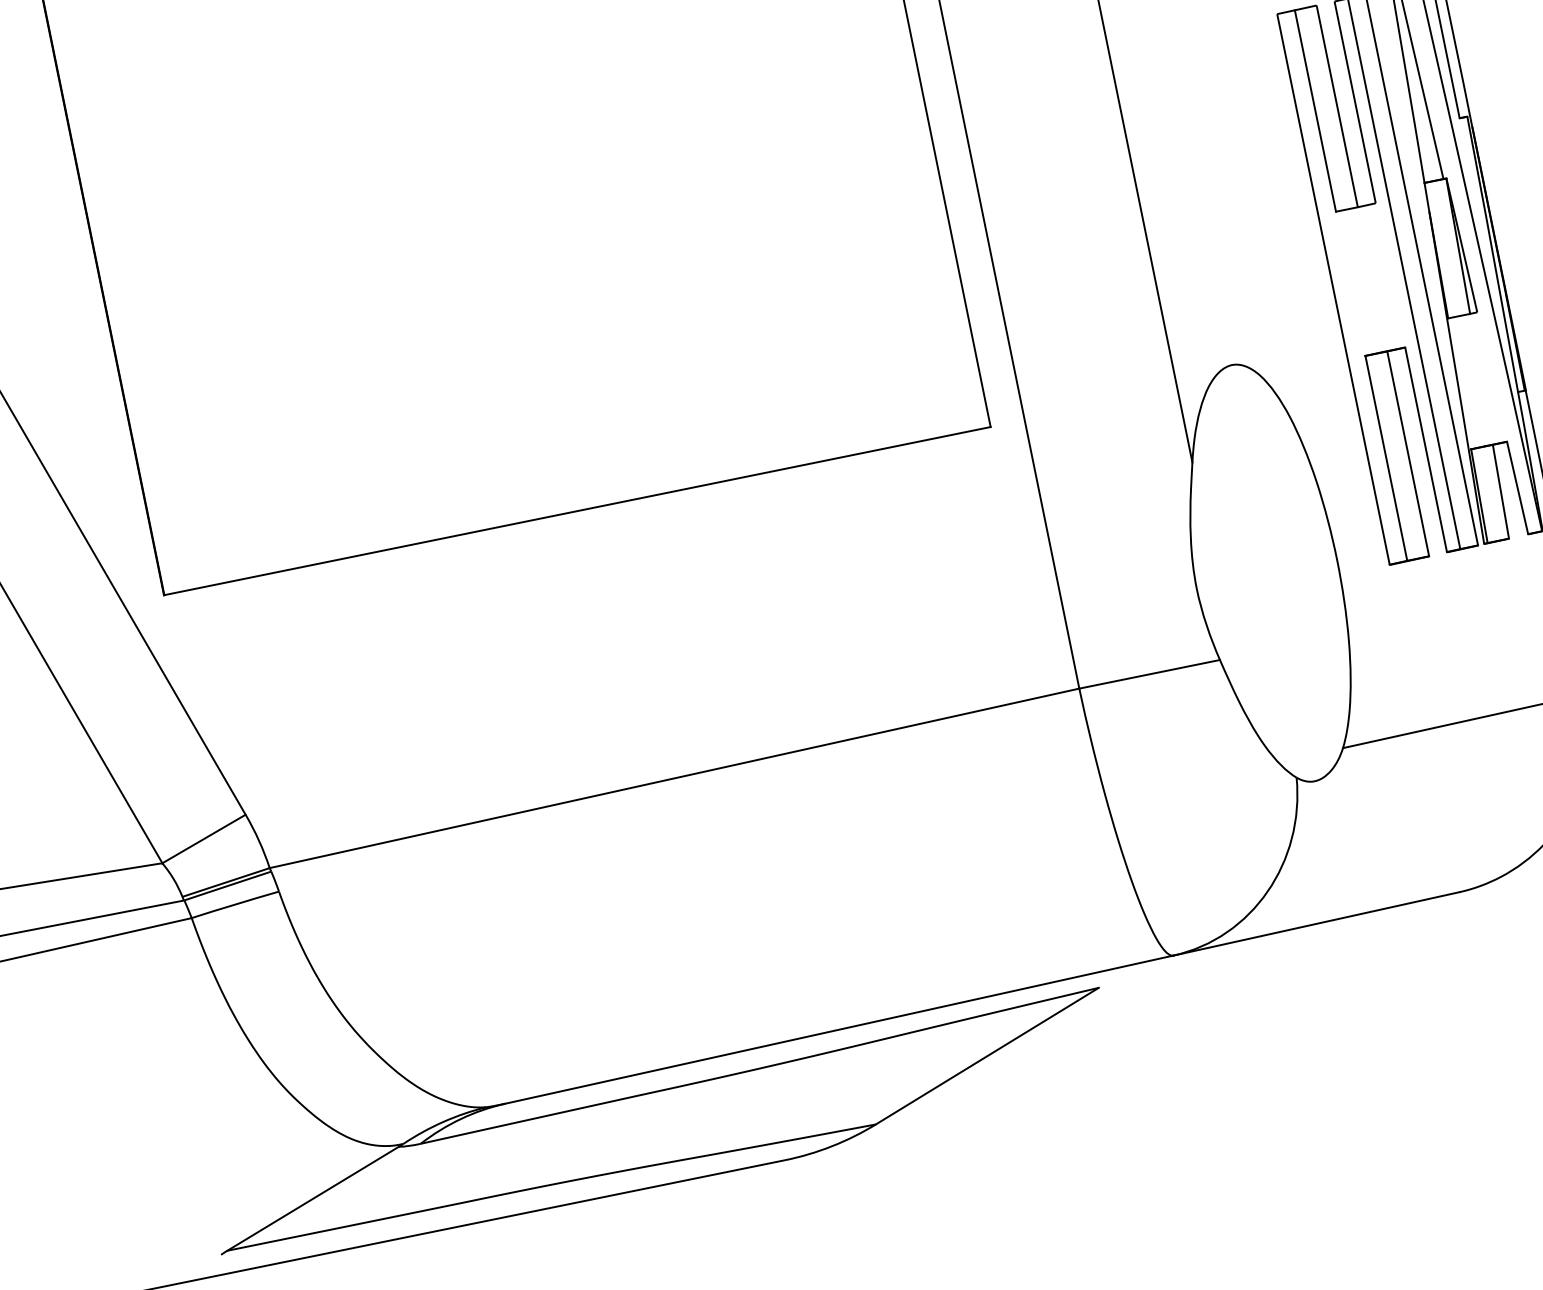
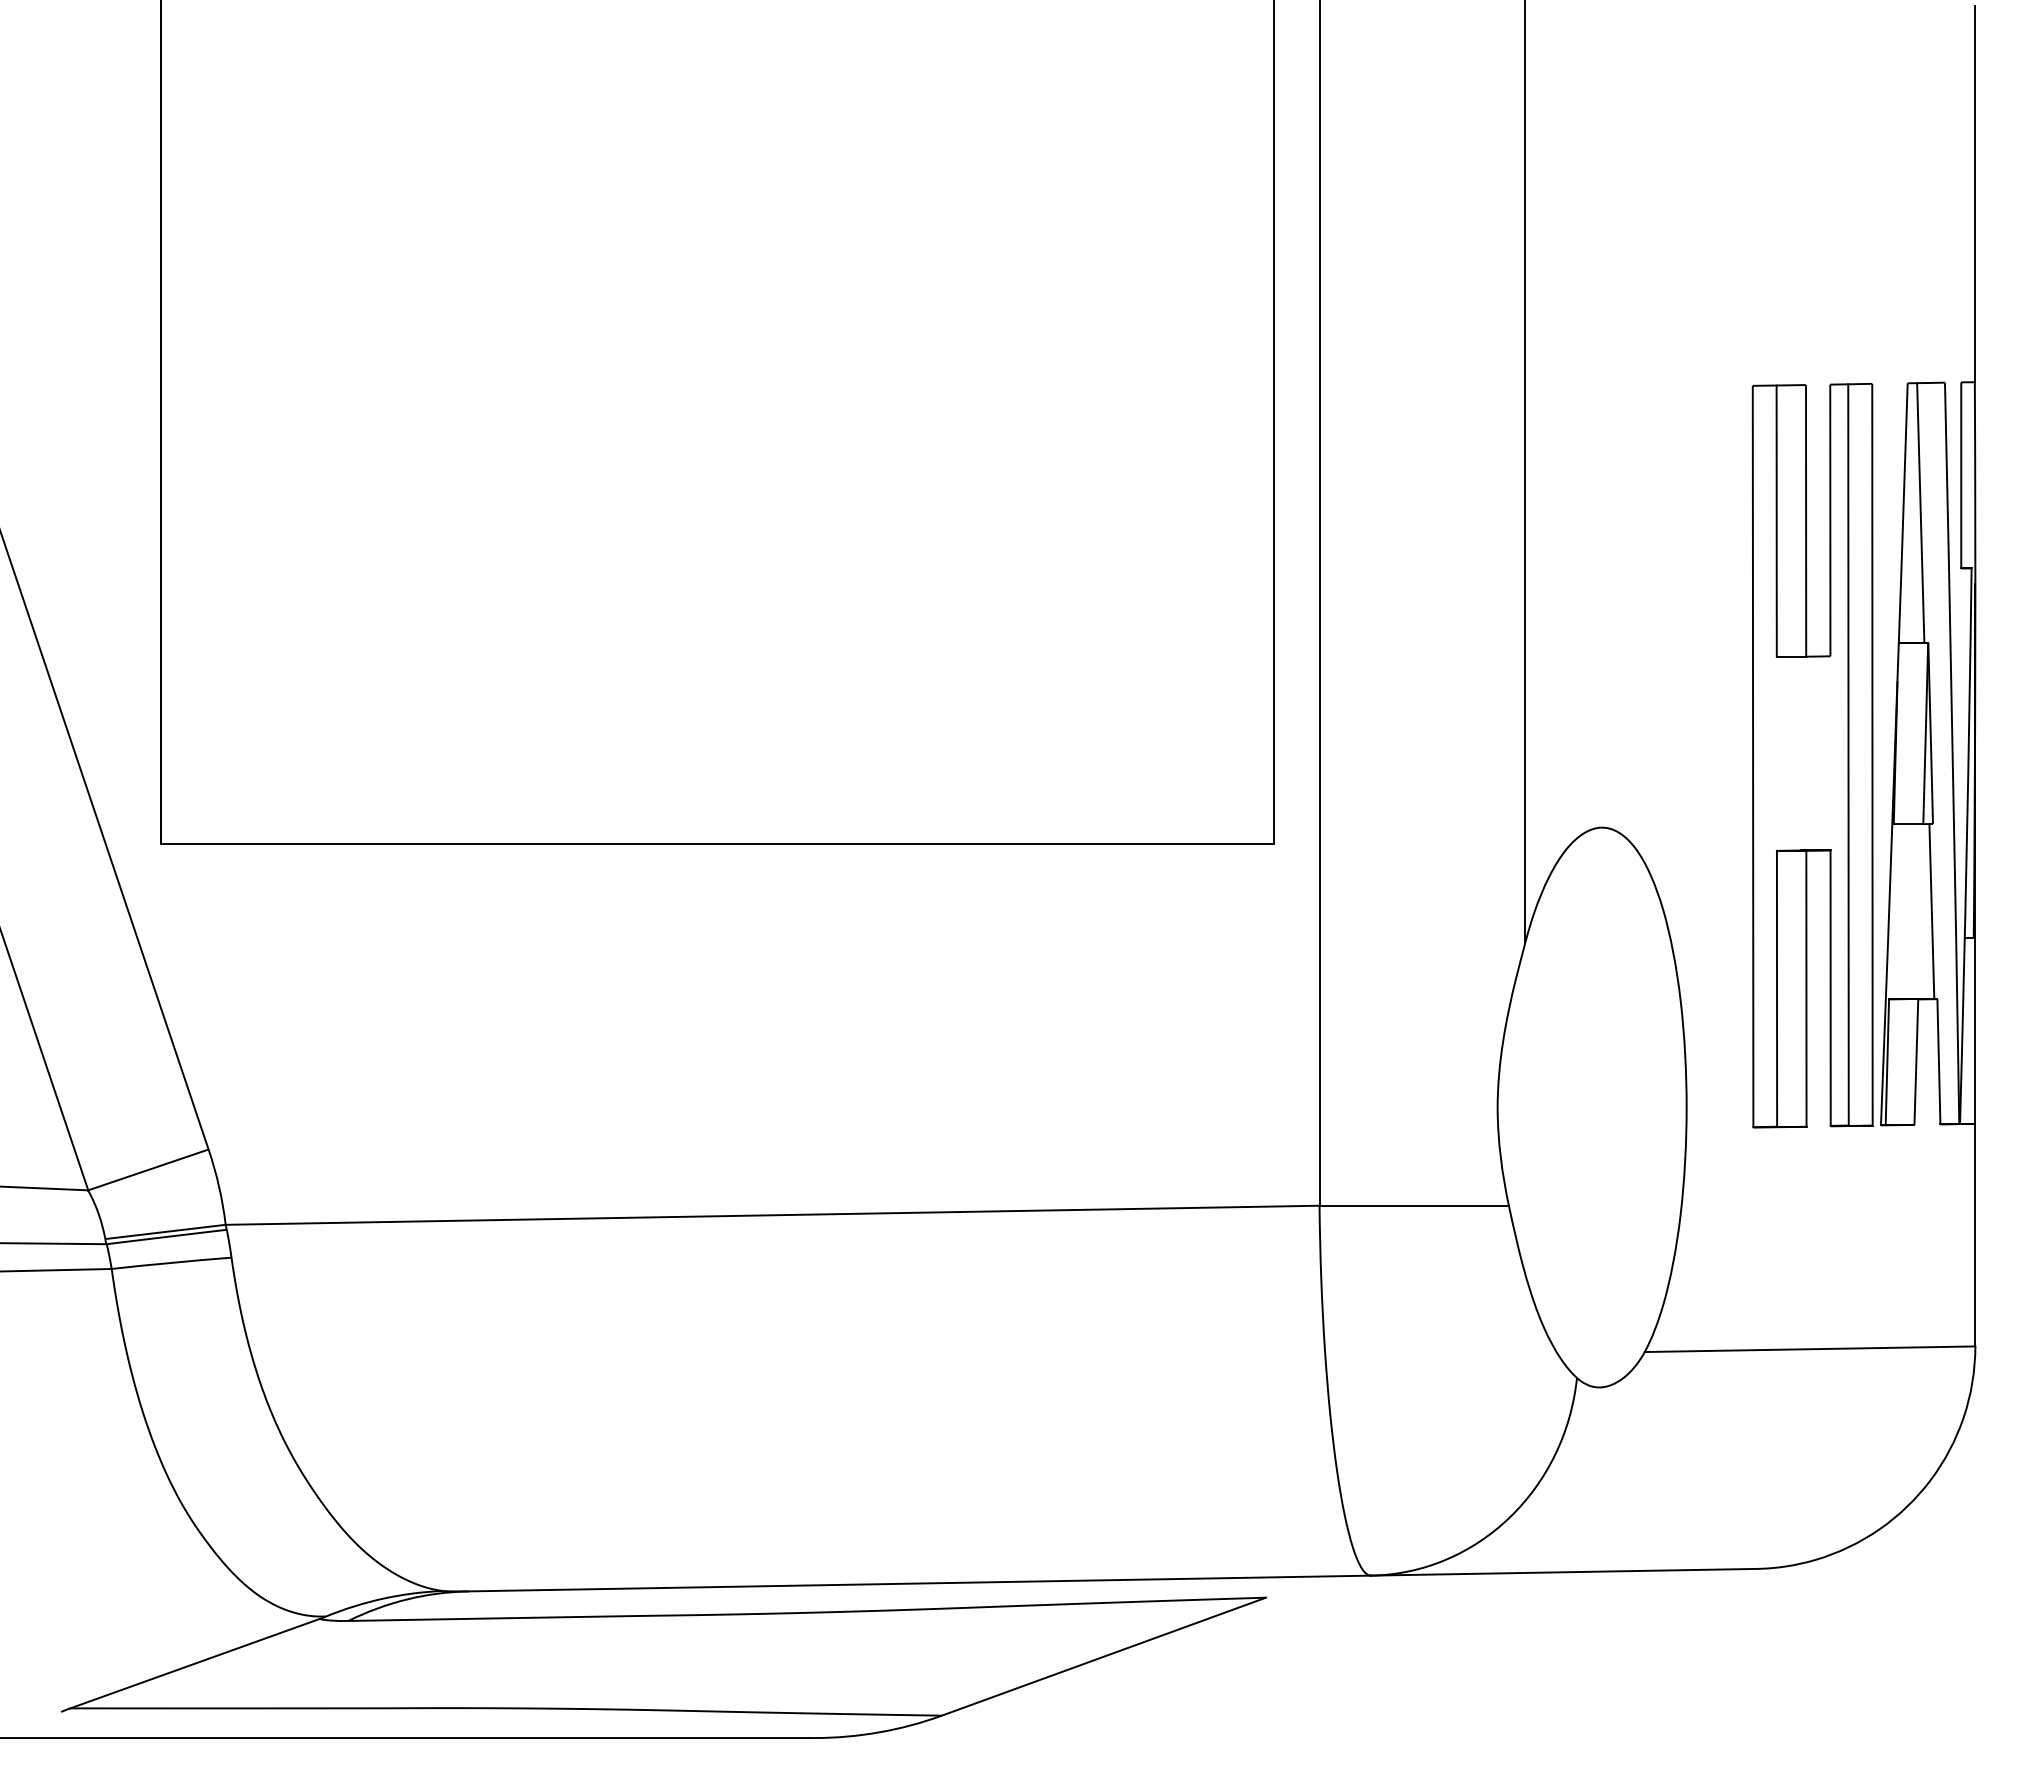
line: (1489, 377) -> (1931, 911), added

